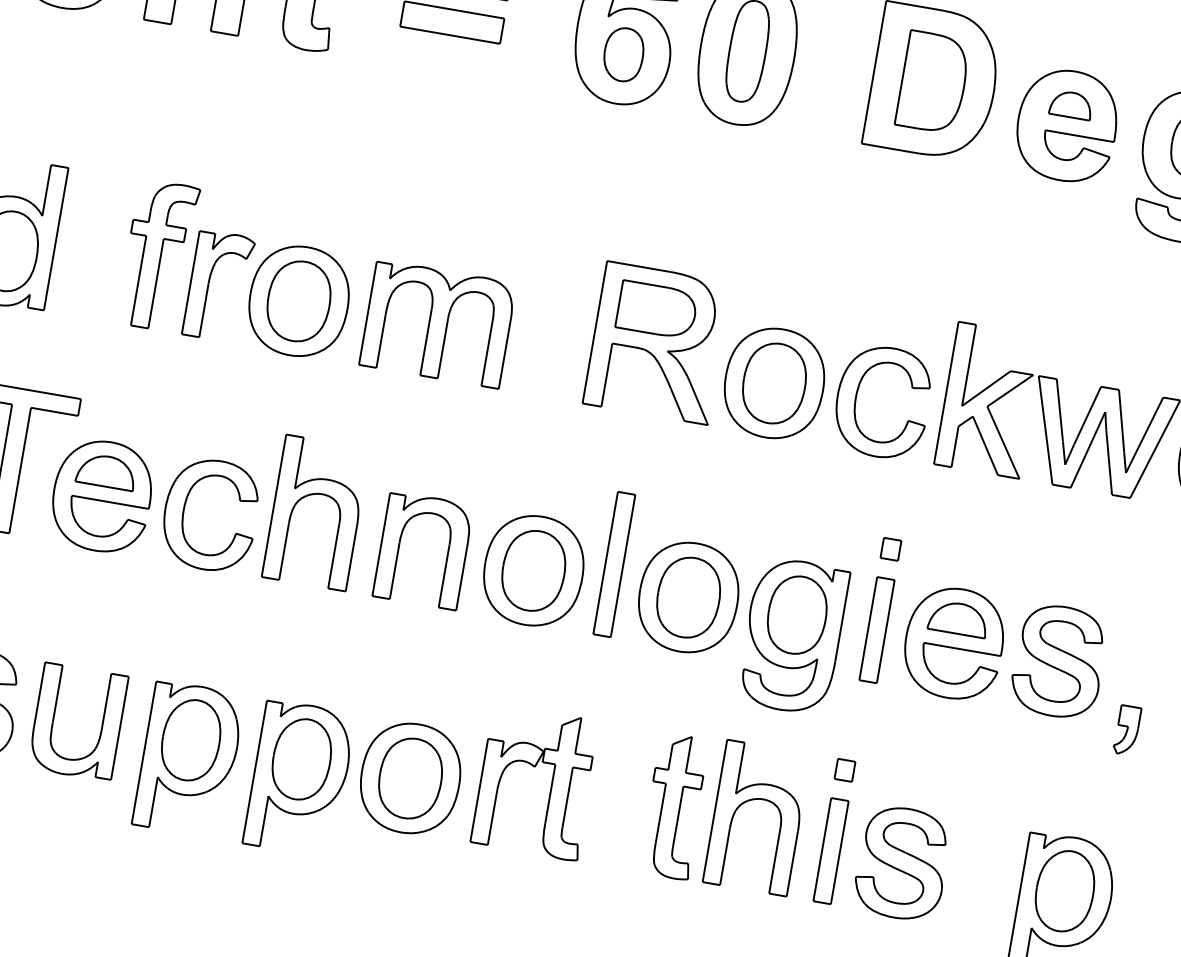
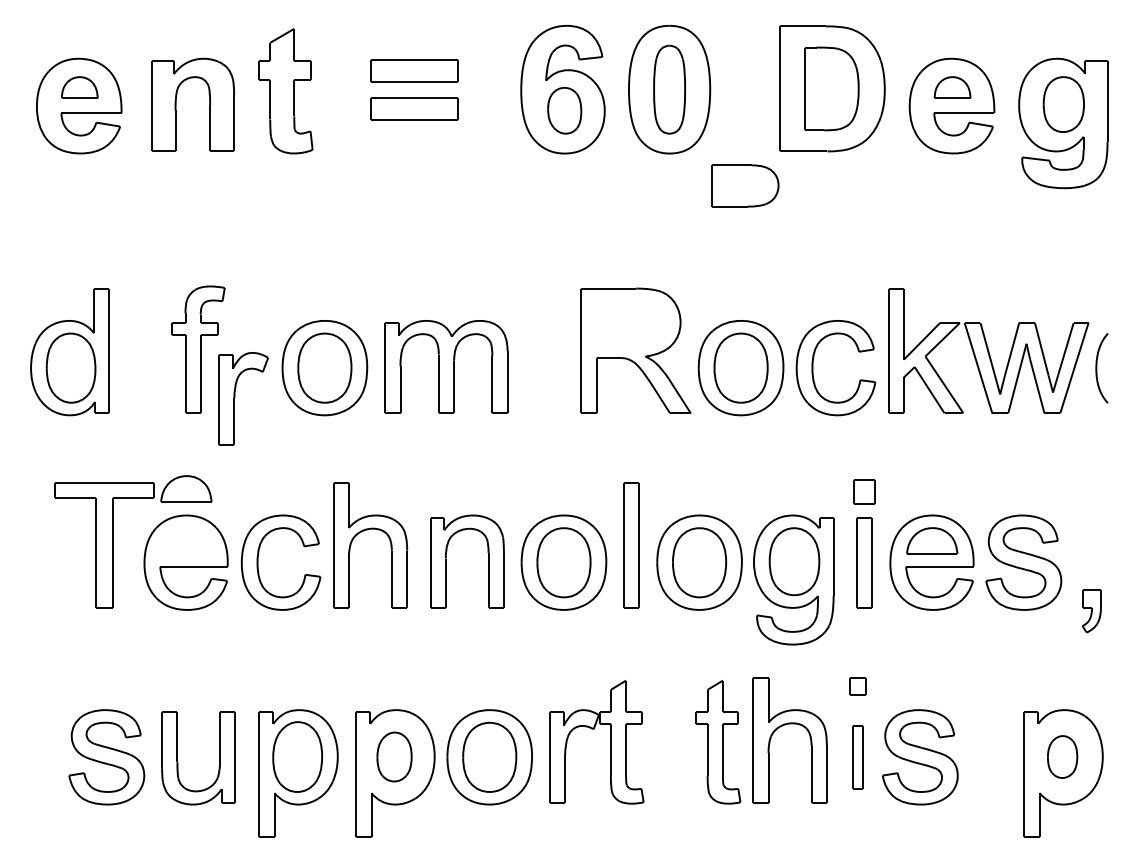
part: (210, 282) -> (235, 397), moved
part: (657, 309) -> (745, 185), moved
part: (106, 470) -> (186, 488), moved
part: (891, 548) -> (864, 491), size x1.4
part: (301, 758) -> (394, 756), size x0.7
part: (830, 851) -> (857, 757), size x0.7
part: (1064, 890) -> (1062, 756), size x0.6

